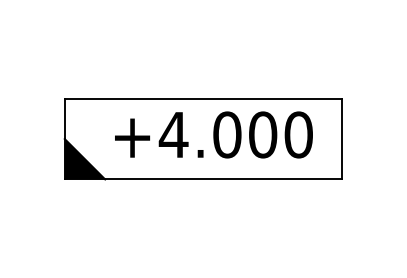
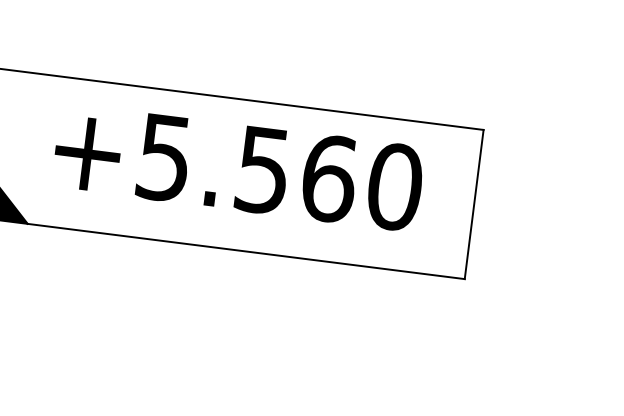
text: (217, 134) -> (245, 167), +4.000 -> +5.560

